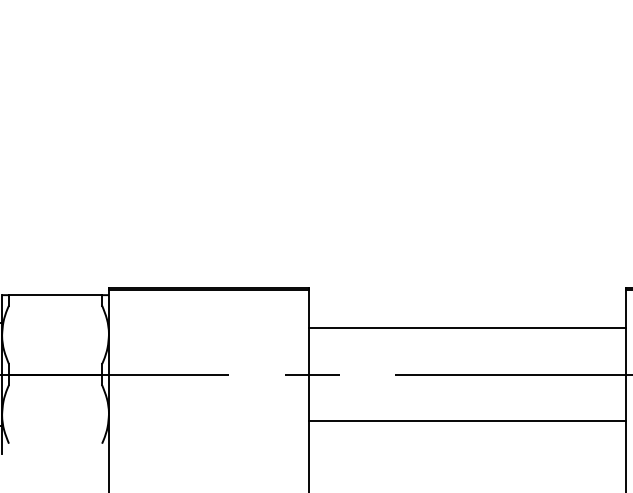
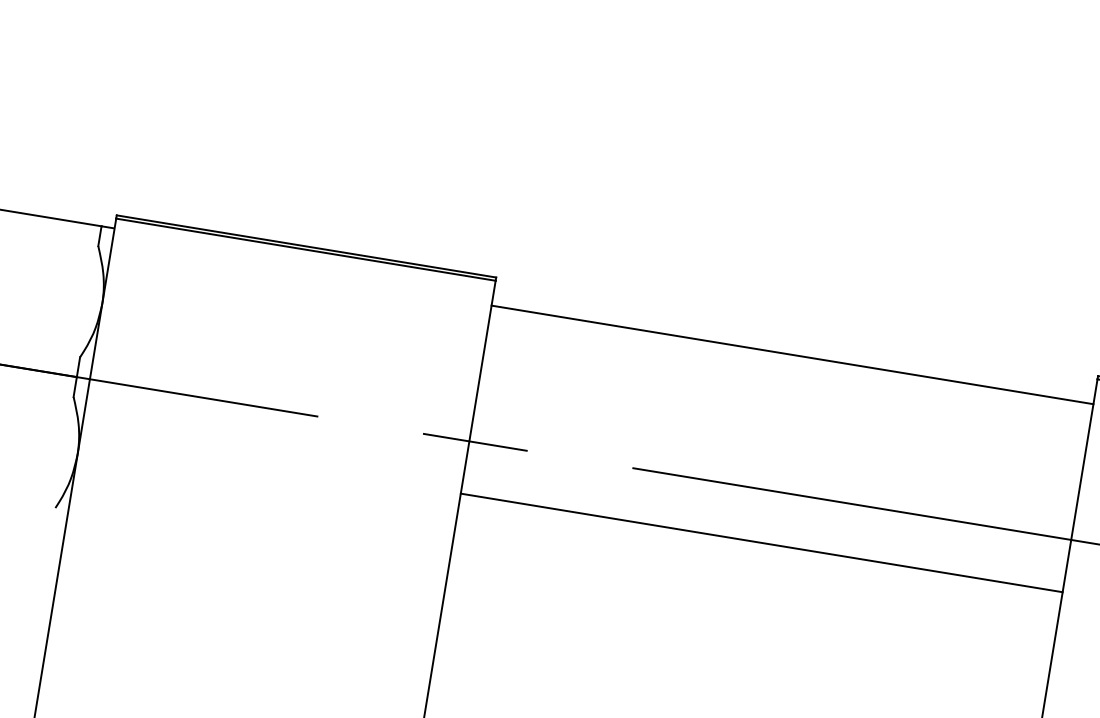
line: (467, 328) -> (792, 355), moved
line: (467, 421) -> (761, 543), moved

